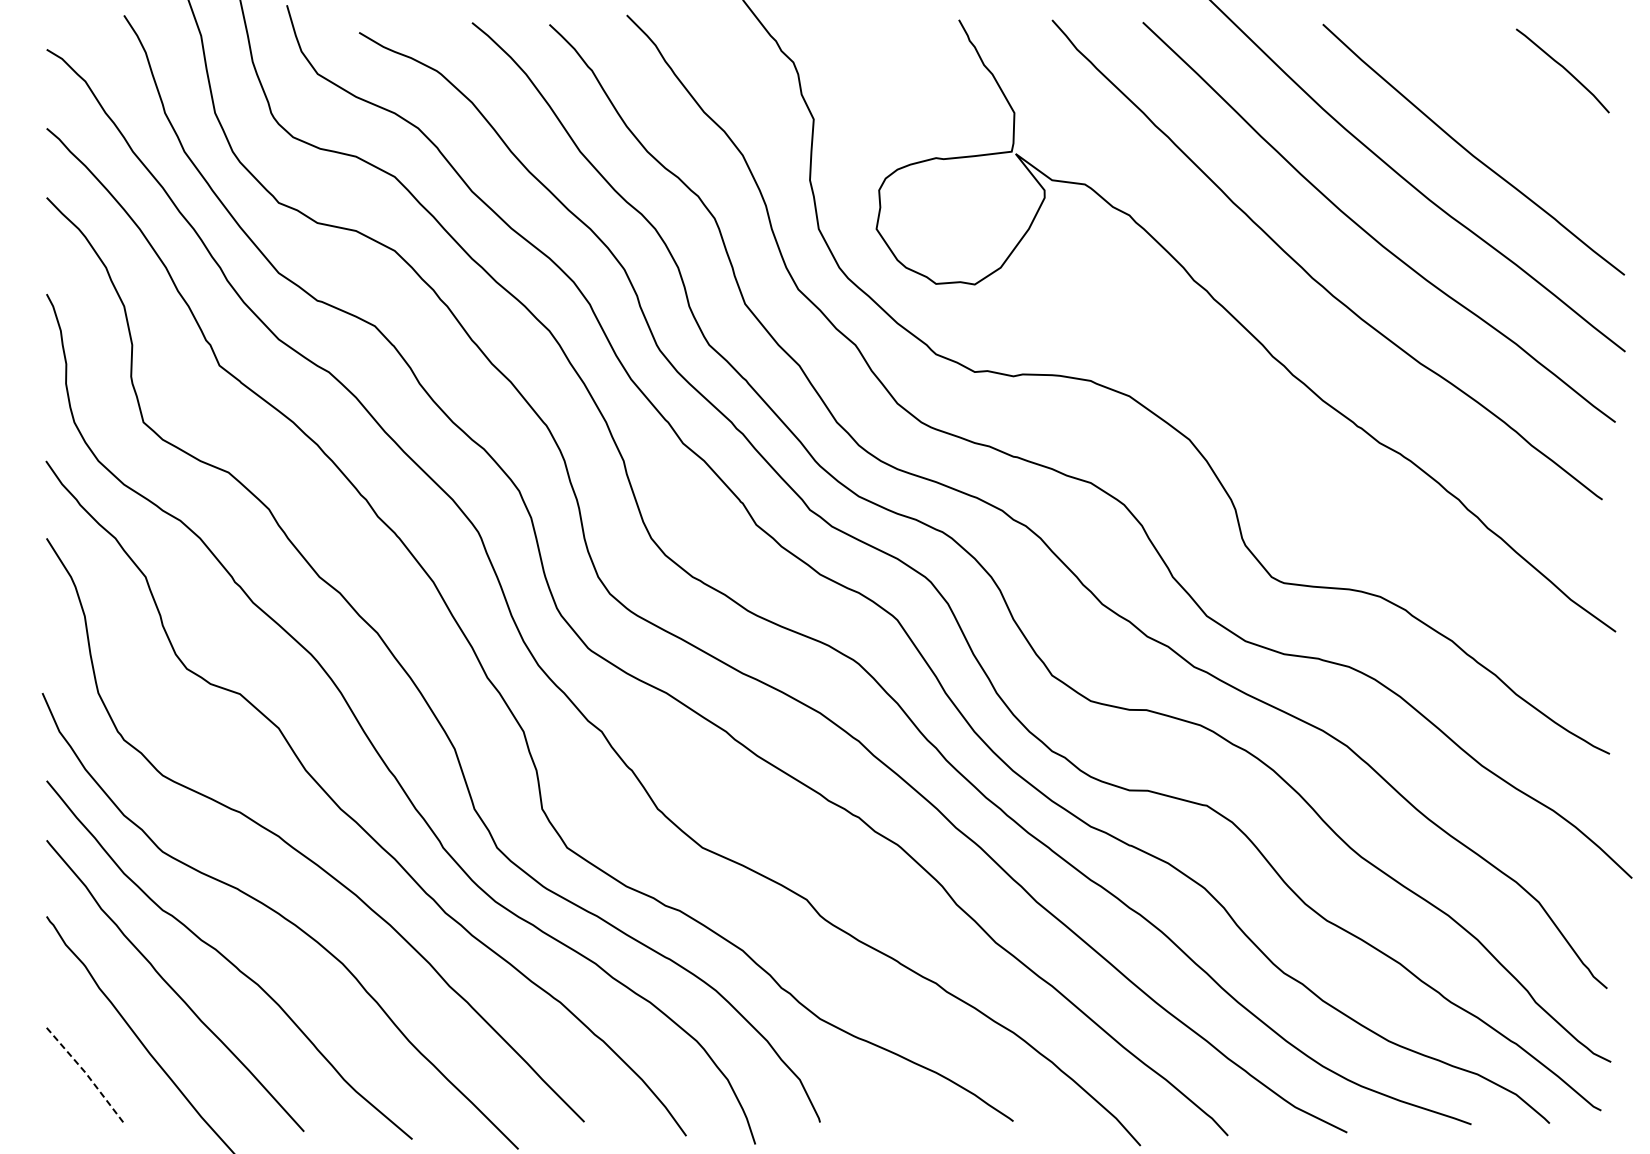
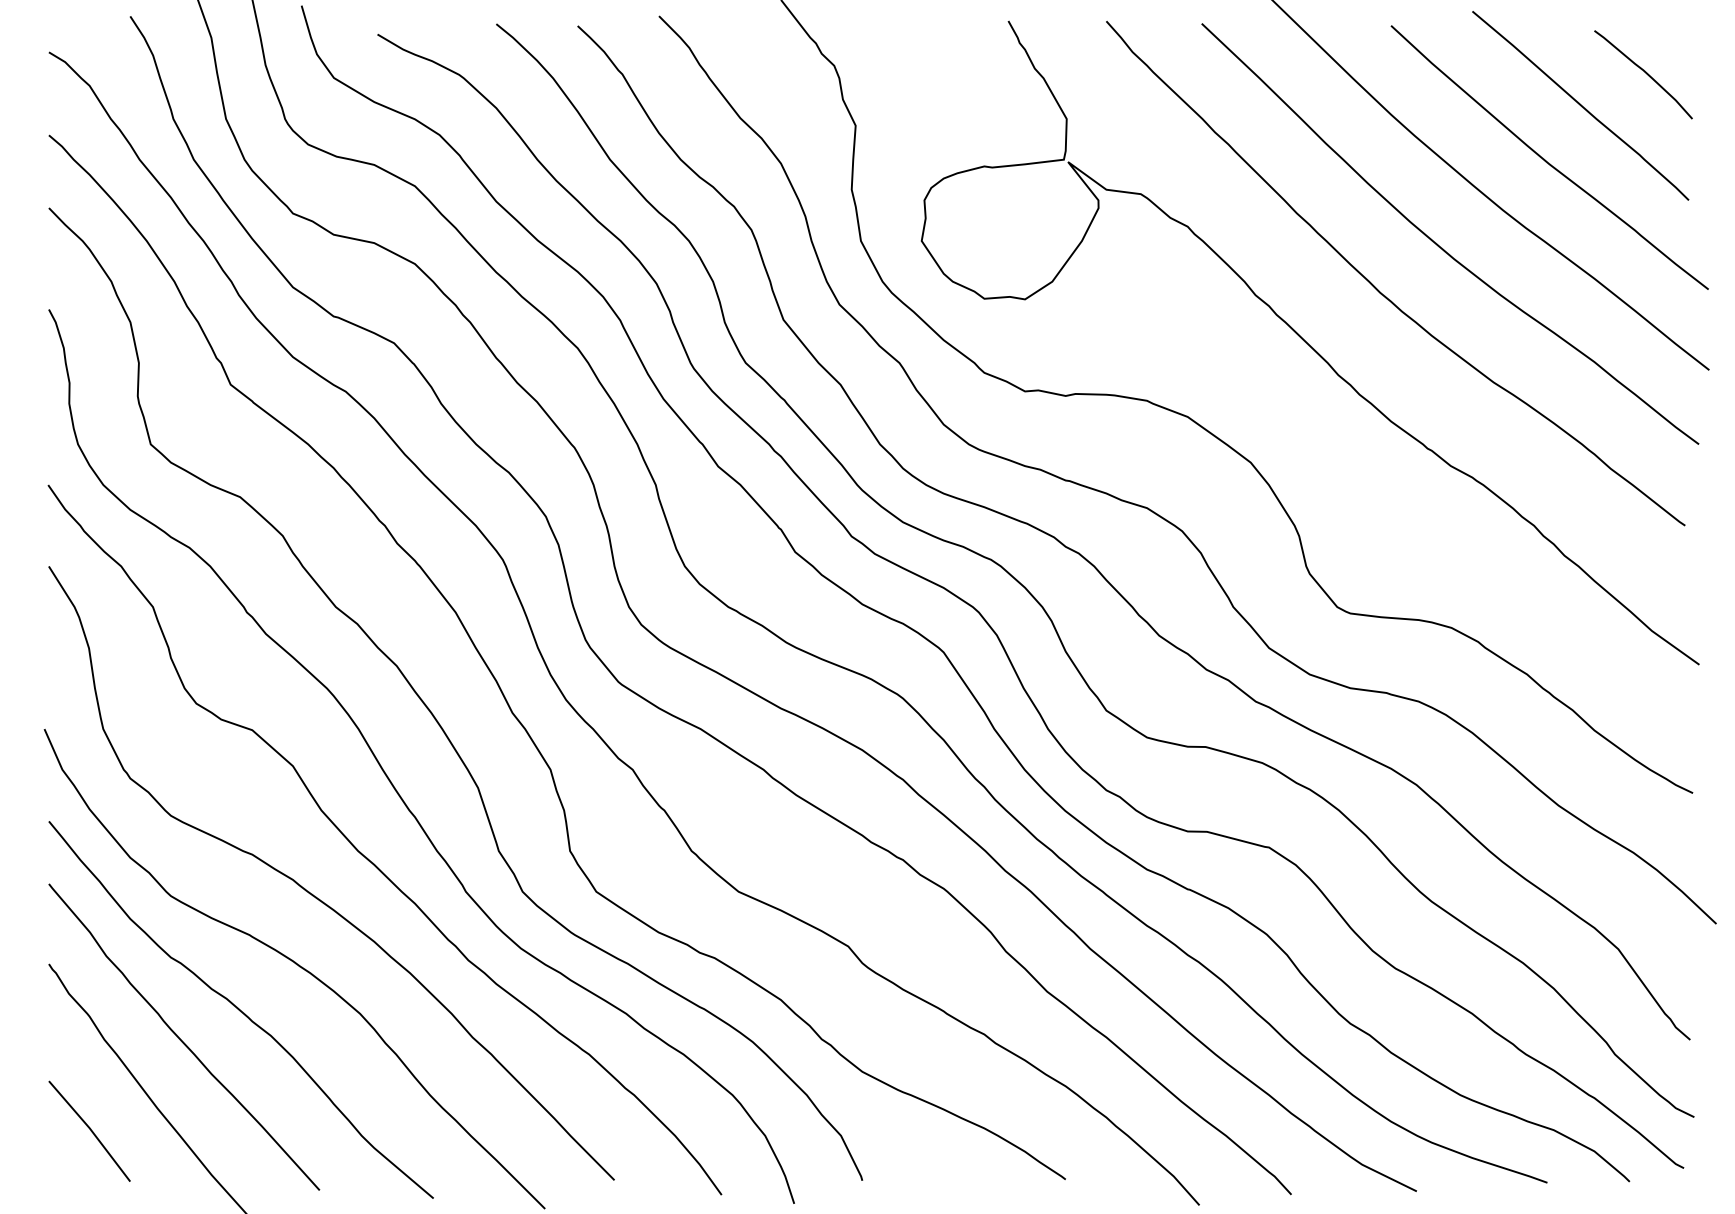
curve: (1502, 100) -> (1580, 105), added
line: (86, 1073) -> (90, 1129), dashed -> solid

